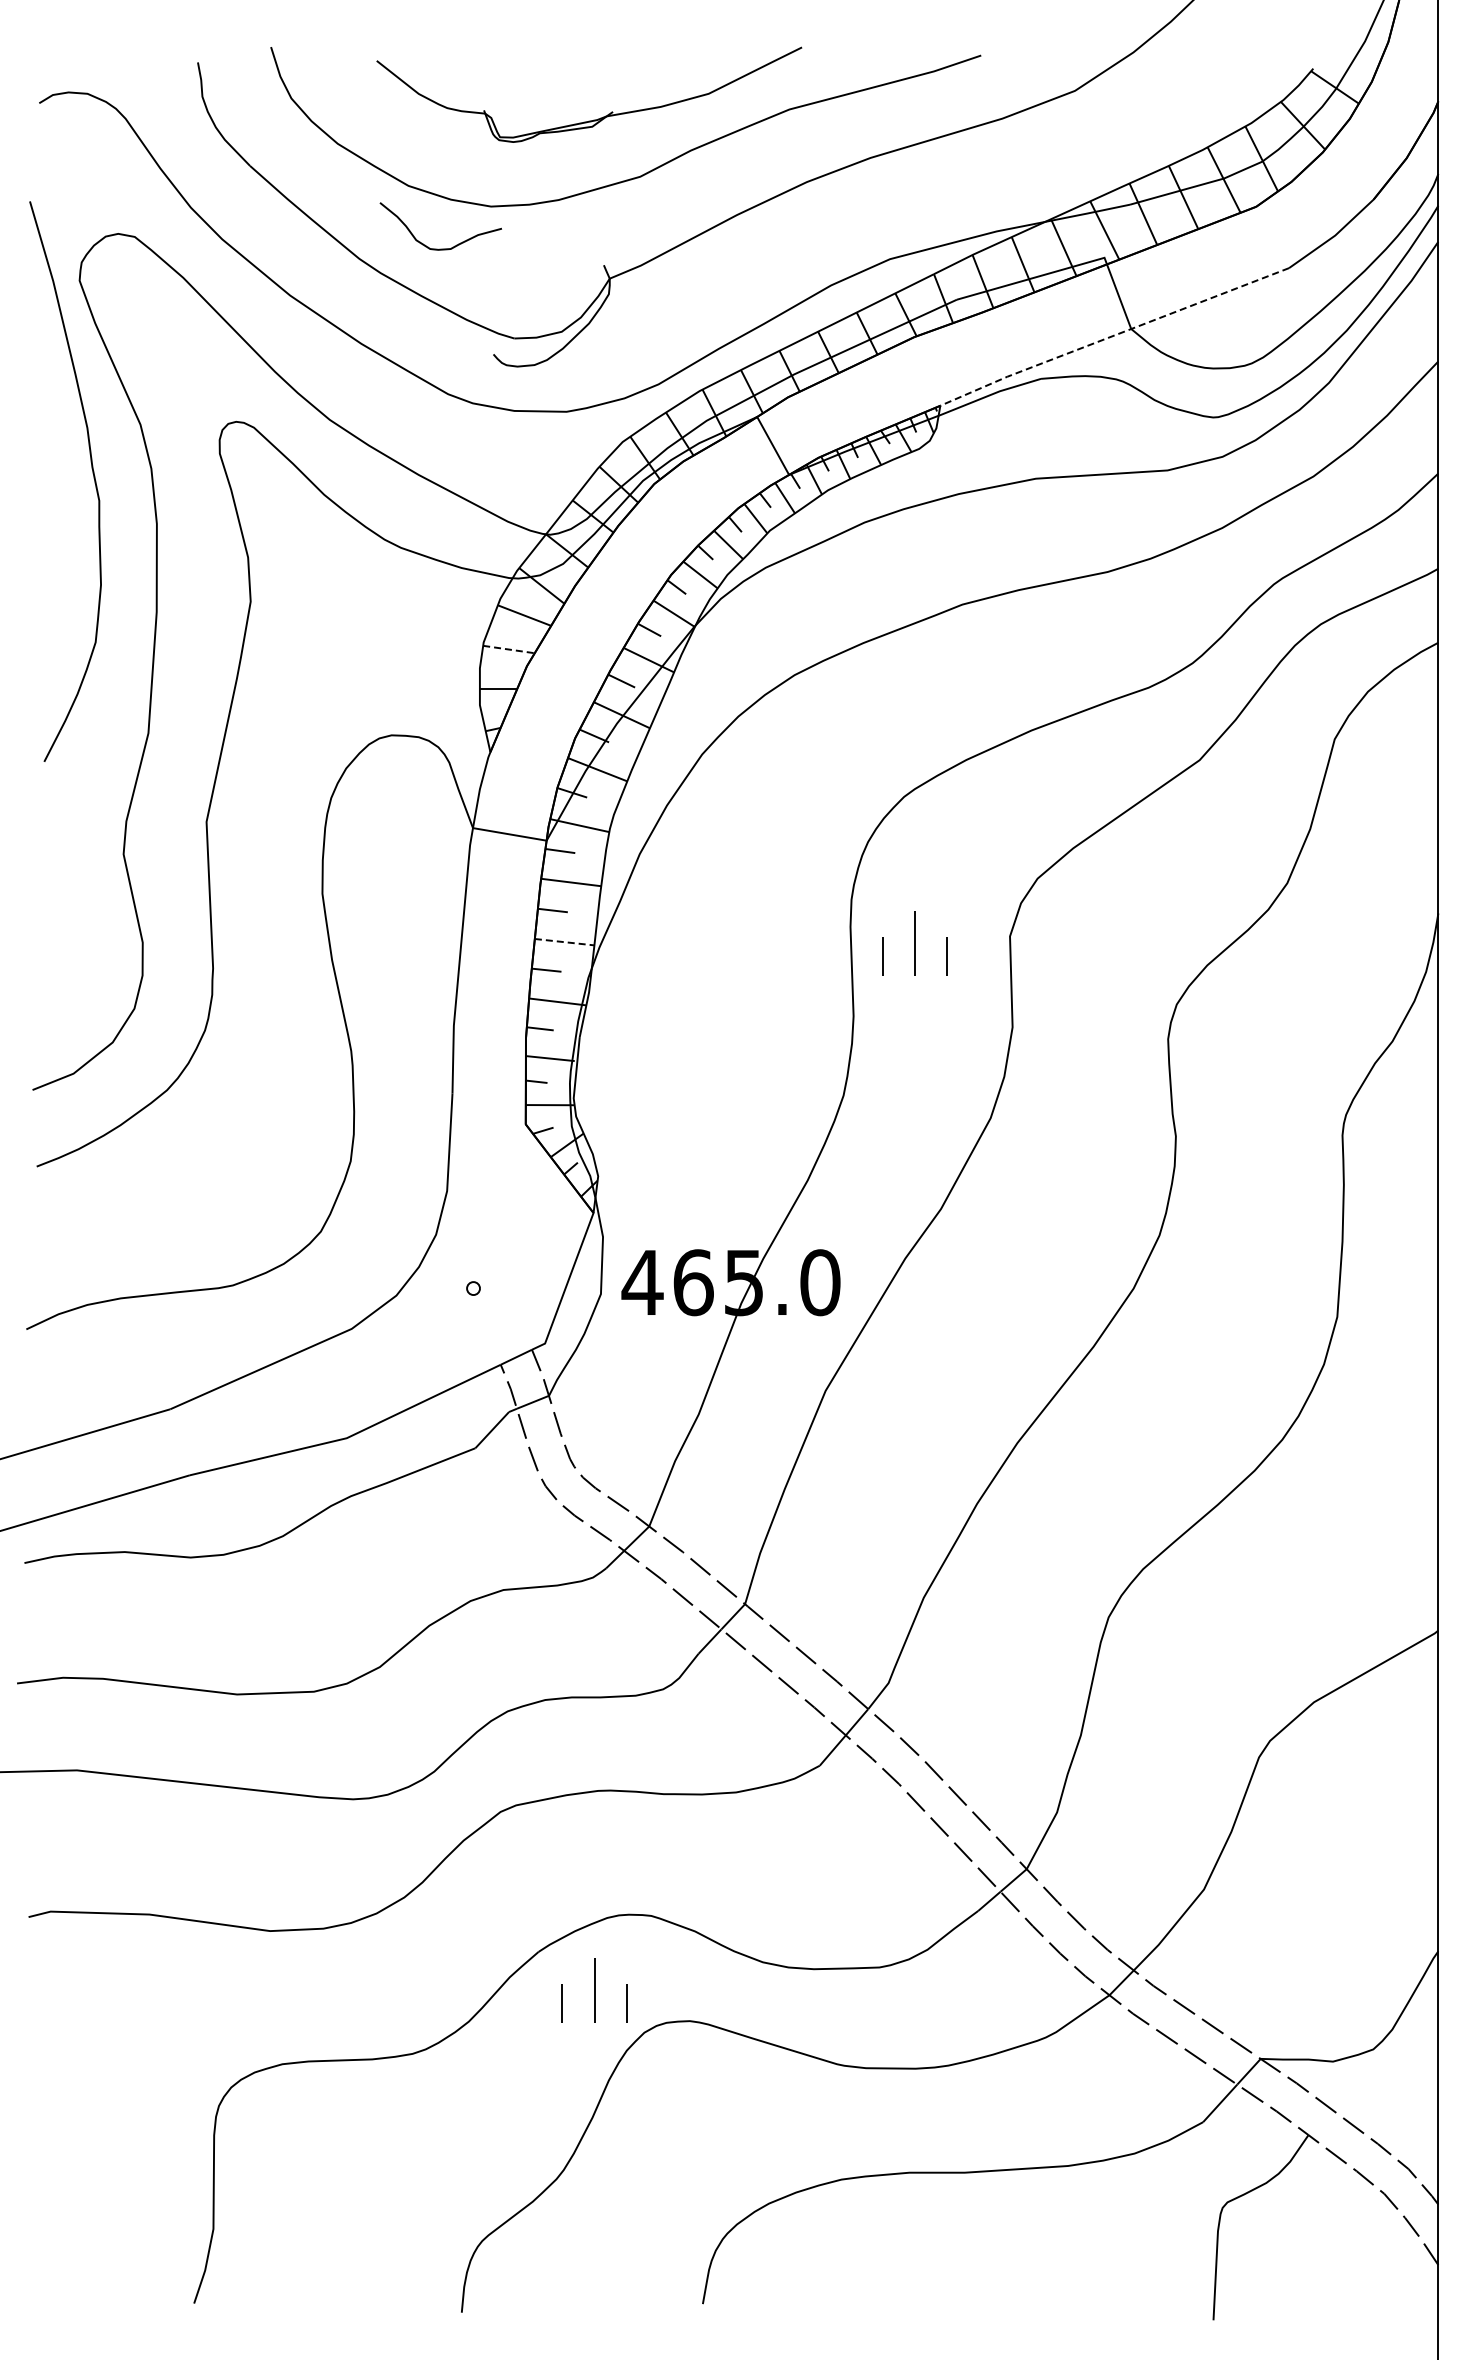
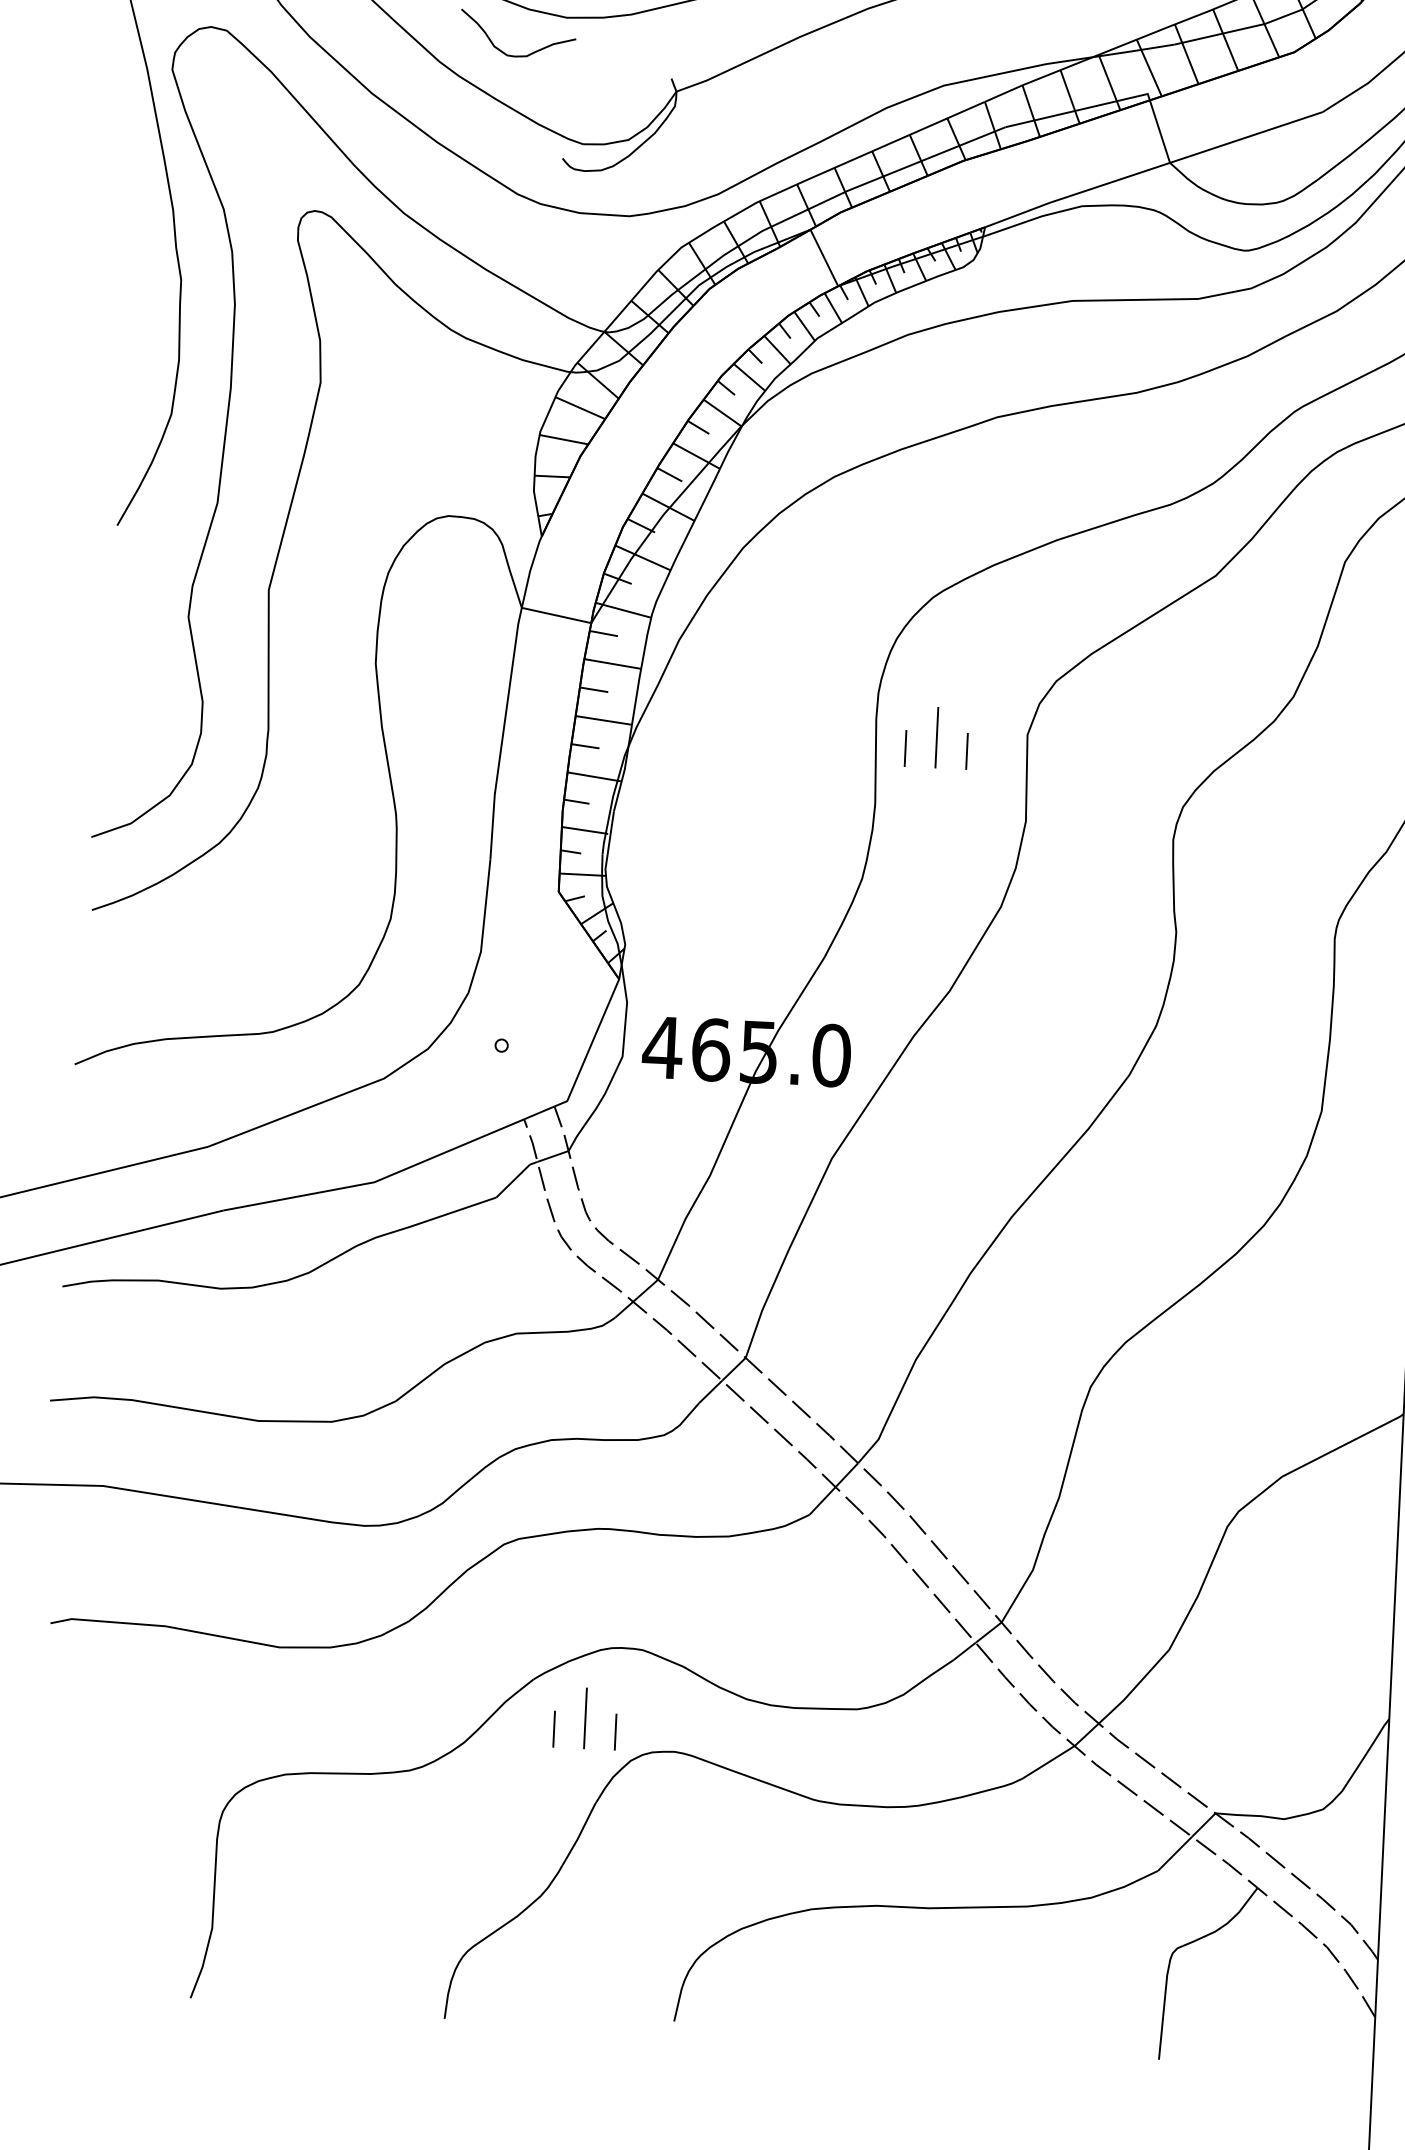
line: (1114, 335) -> (1153, 168), dashed -> solid
line: (509, 649) -> (564, 439), dashed -> solid
line: (564, 942) -> (603, 720), dashed -> solid

